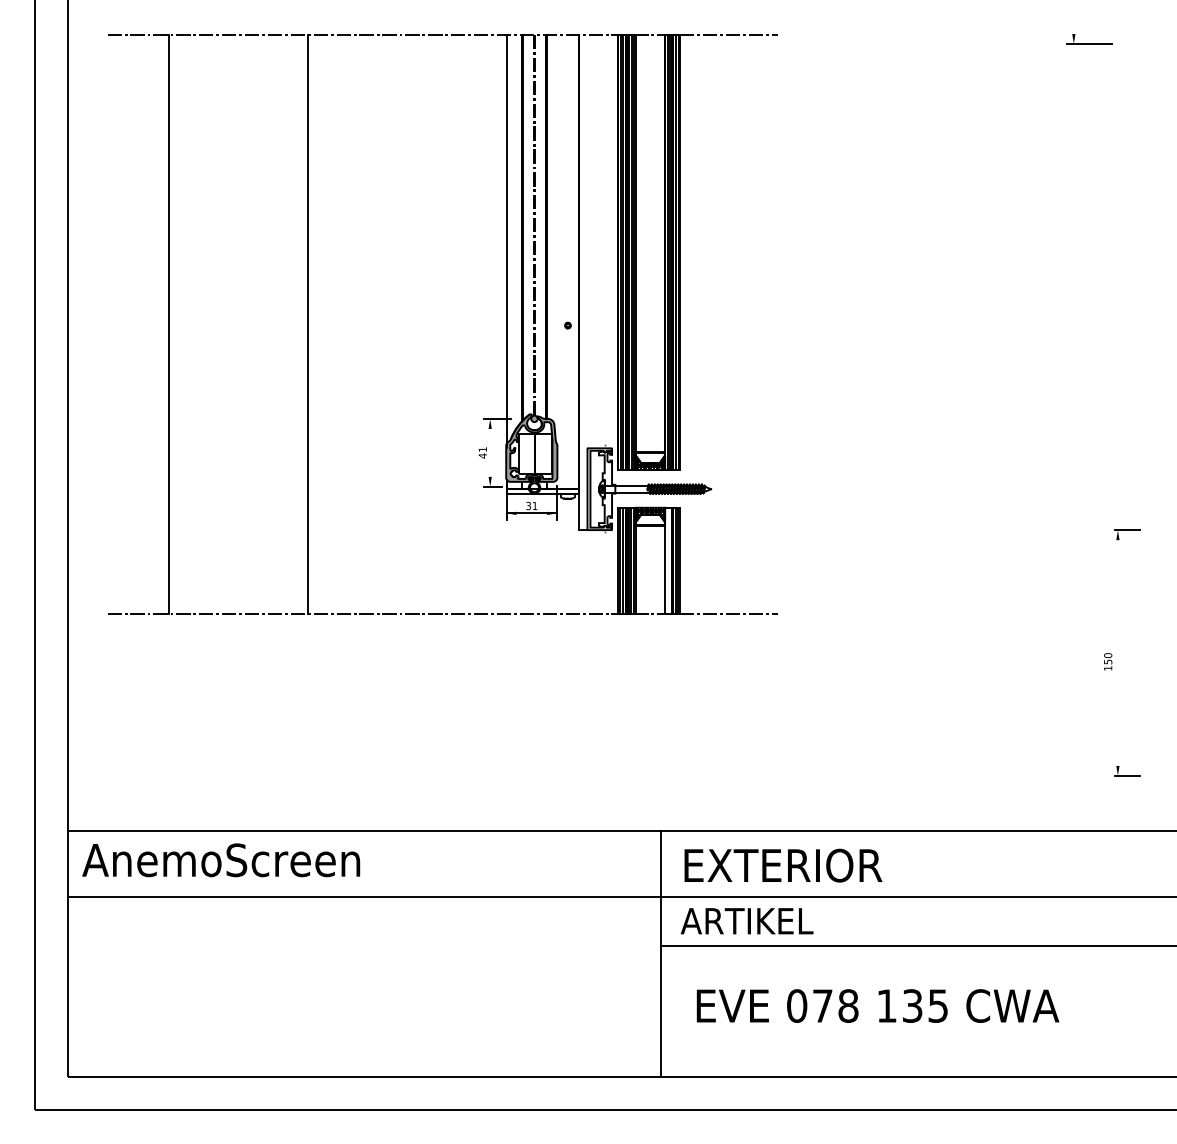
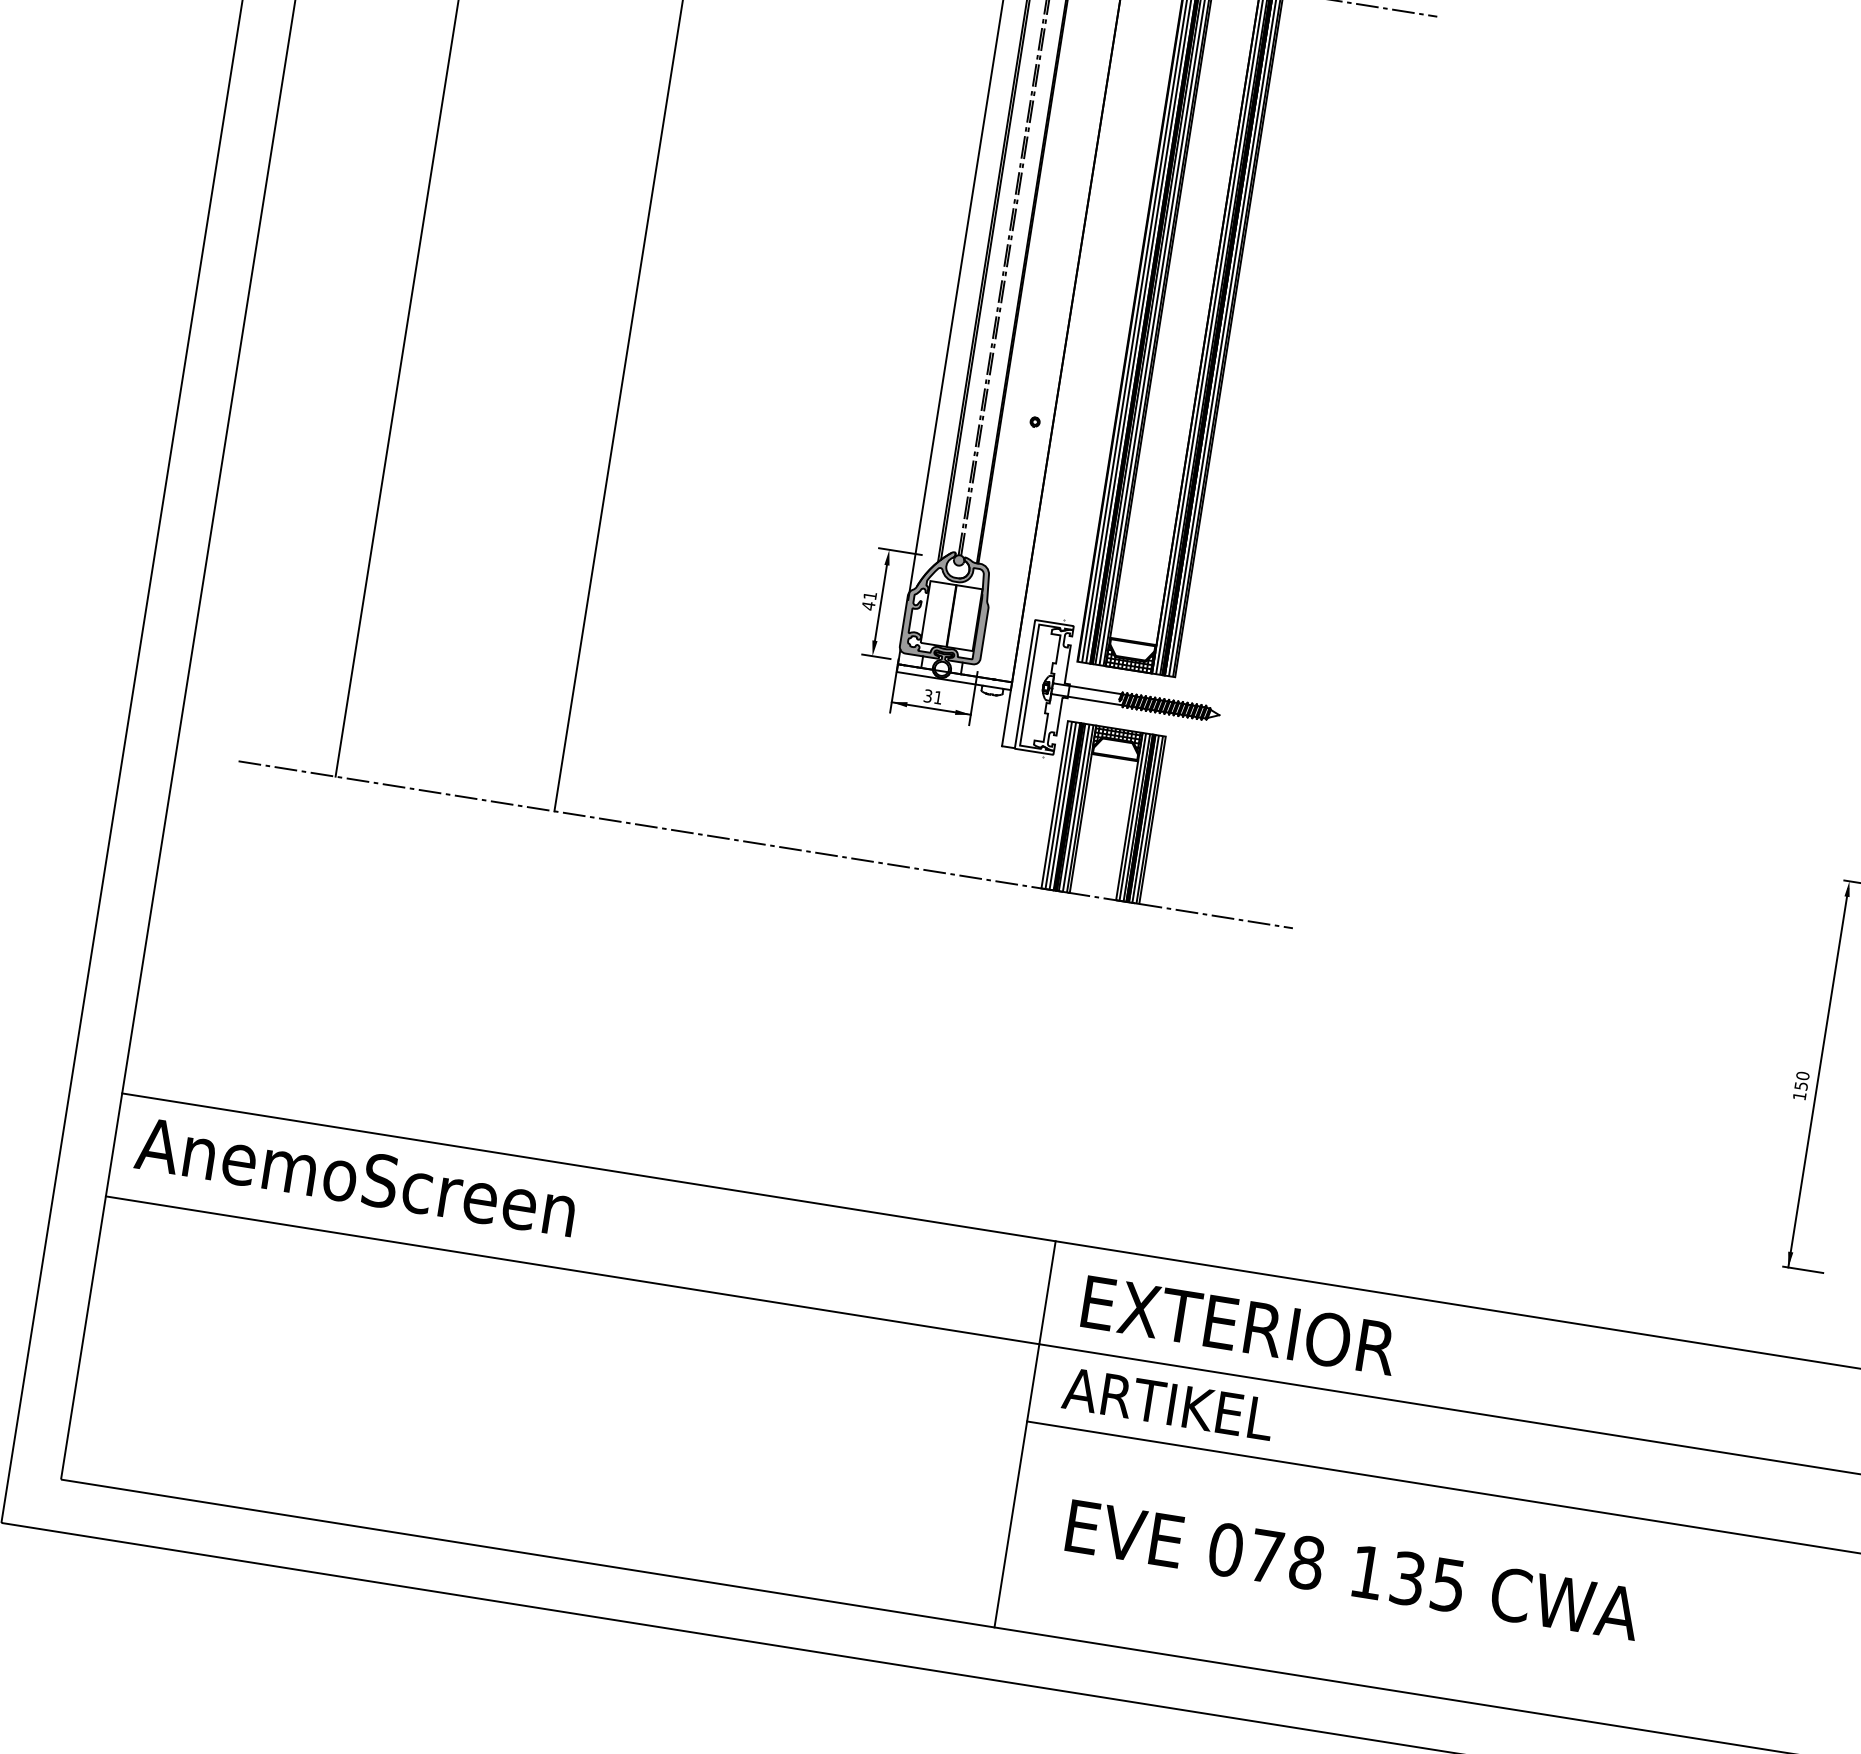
line: (490, 452) -> (881, 602), added
hatch: (668, 560) -> (1134, 816), added
line: (1117, 655) -> (1817, 1078), added

